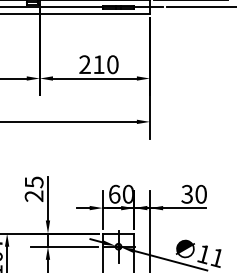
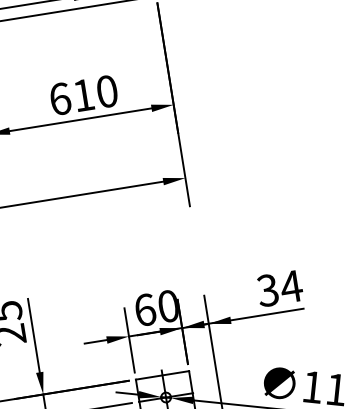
text: (84, 64) -> (59, 98), 210 -> 610
text: (200, 193) -> (290, 285), 30 -> 34

